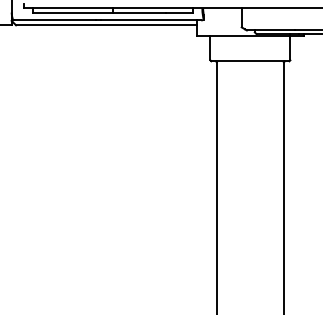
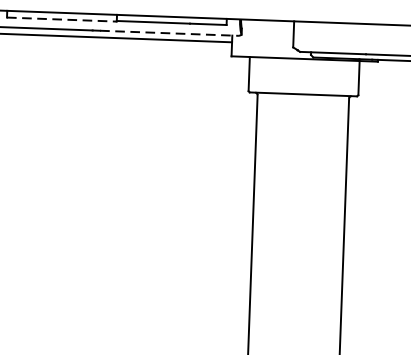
line: (72, 13) -> (61, 19), solid -> dashed
line: (151, 20) -> (169, 33), solid -> dashed

